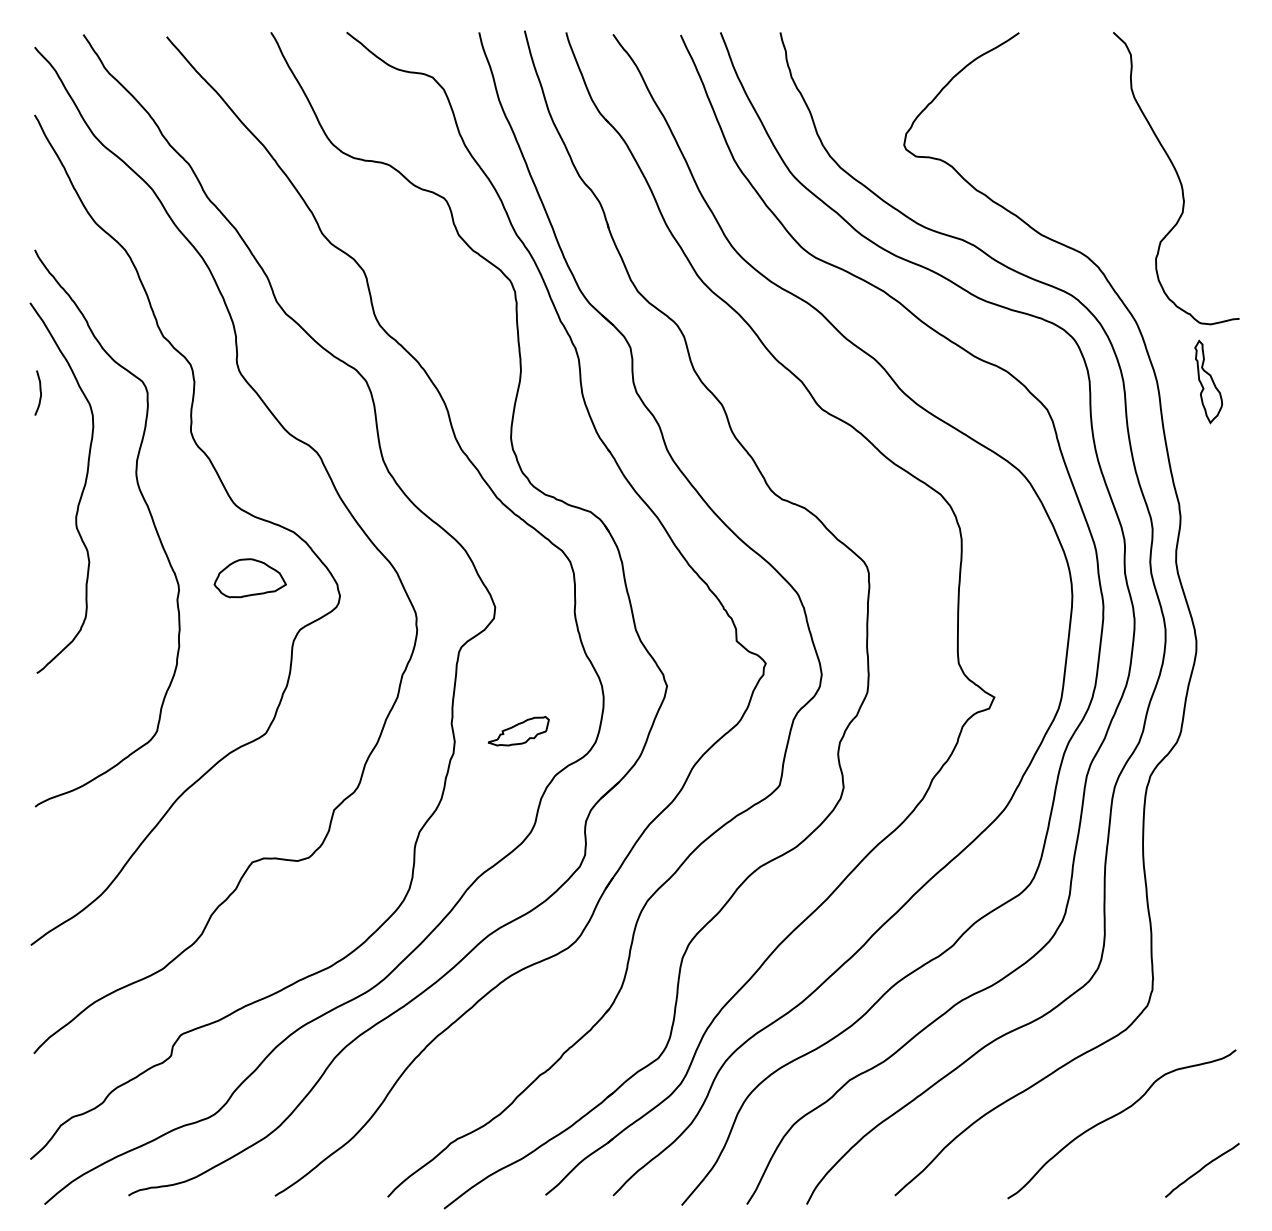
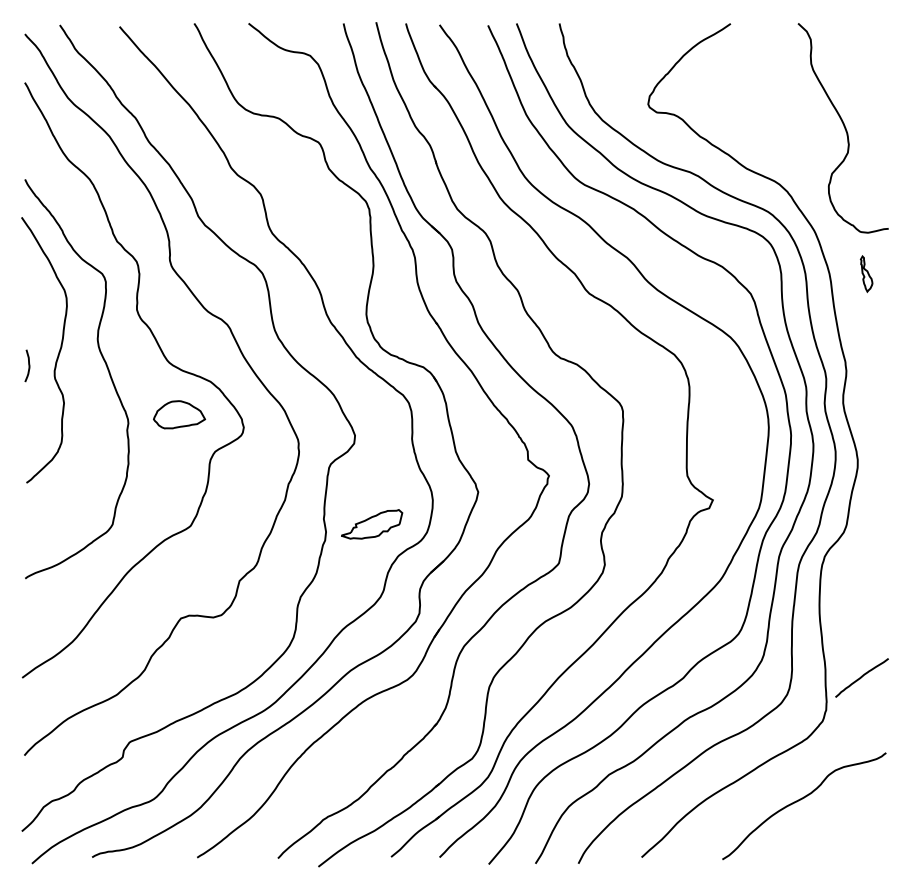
part: (1208, 381) -> (866, 273), size x0.6
curve: (39, 391) -> (28, 364), moved
part: (518, 731) -> (371, 524), size x1.4
curve: (1202, 1169) -> (862, 677), moved

